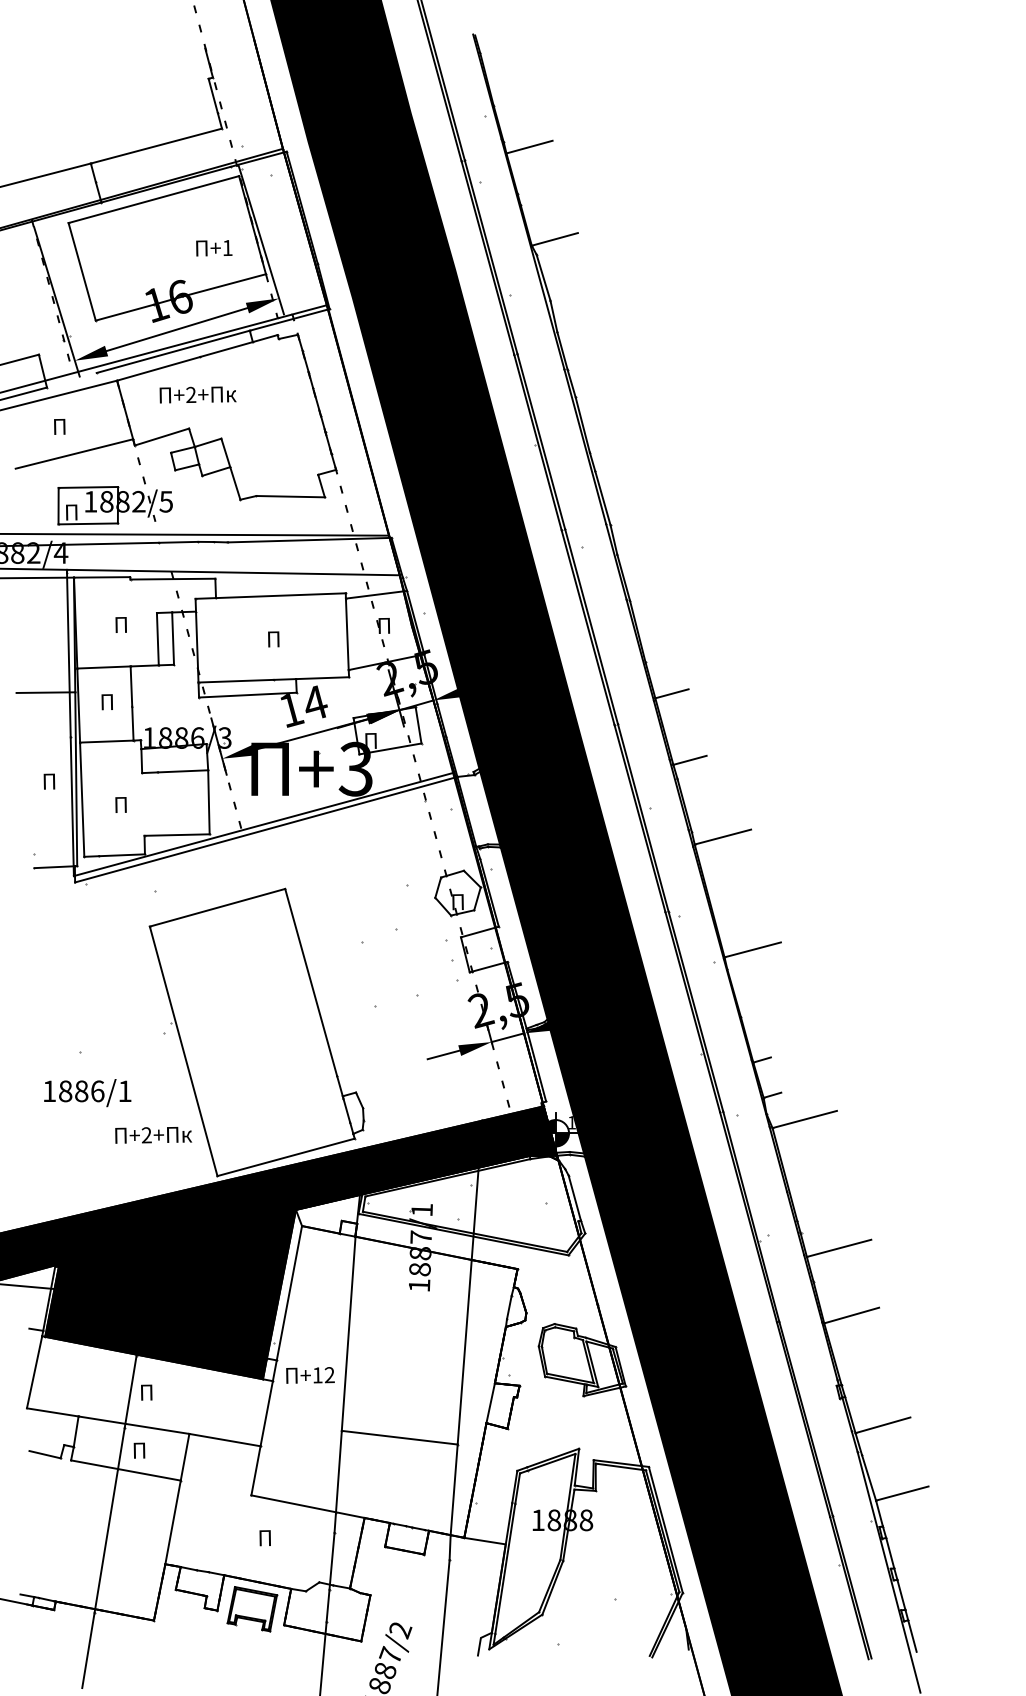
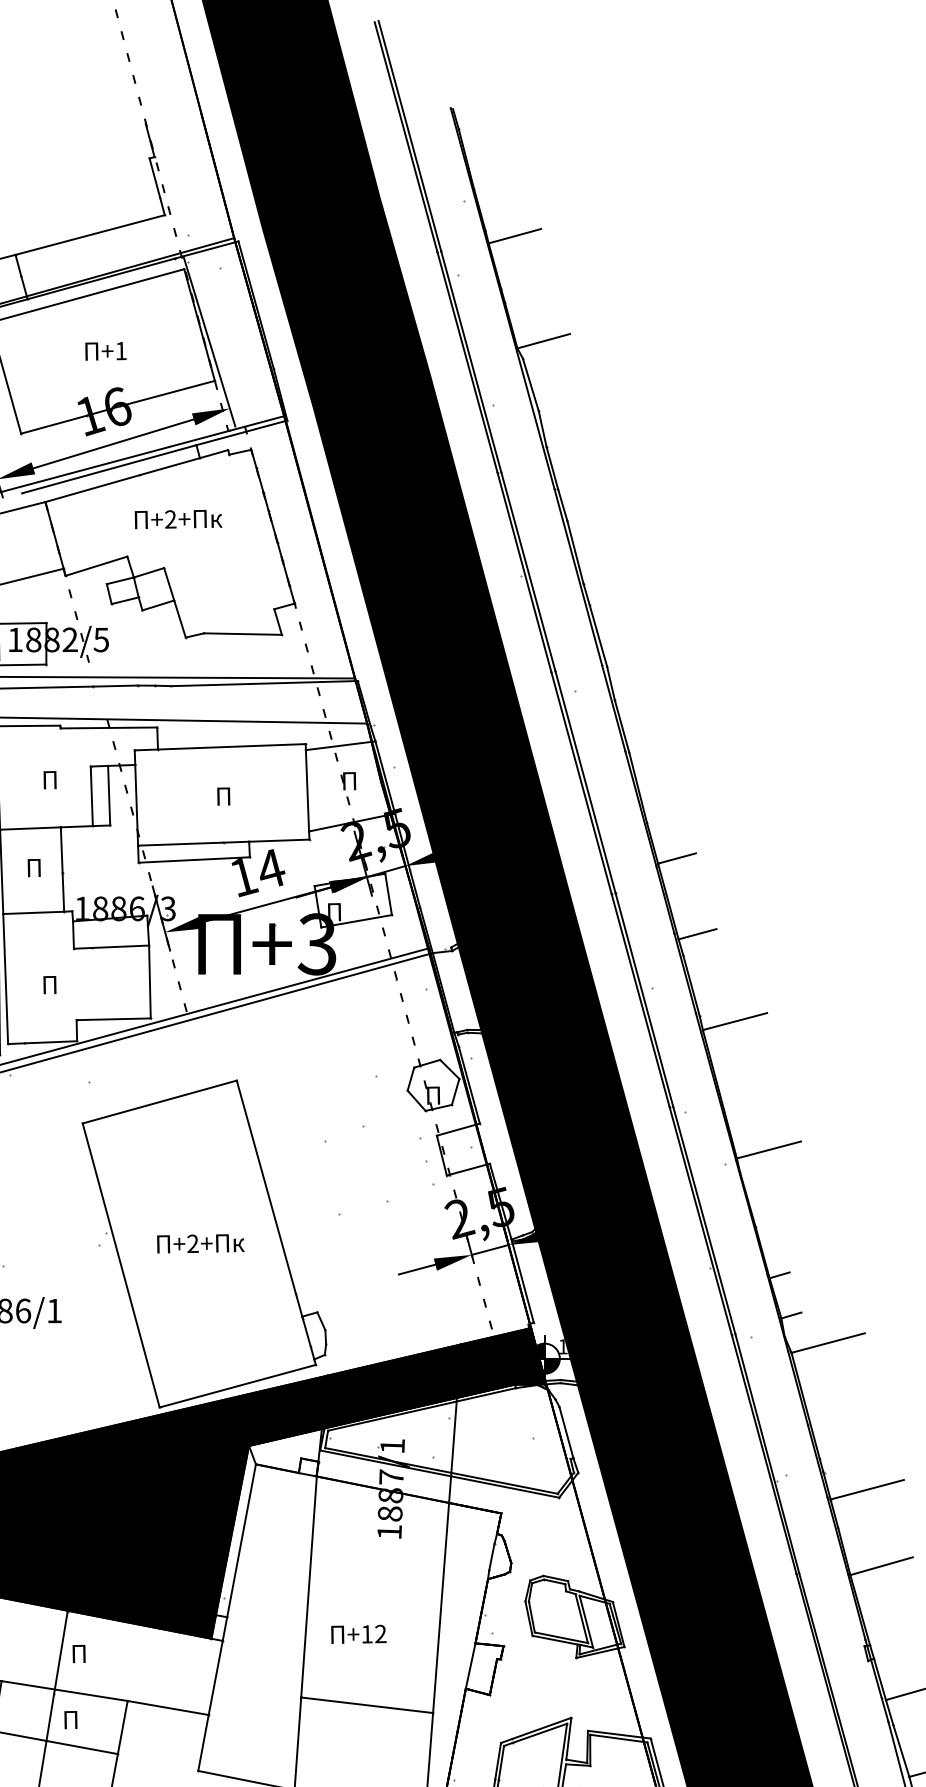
text: (214, 248) -> (106, 351), moved
text: (197, 394) -> (177, 518), moved
text: (153, 1135) -> (200, 1244), moved
text: (310, 1375) -> (358, 1634), moved

